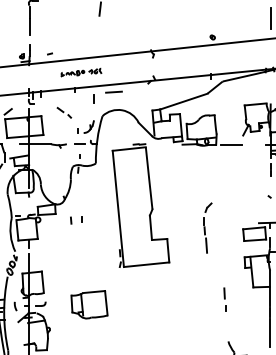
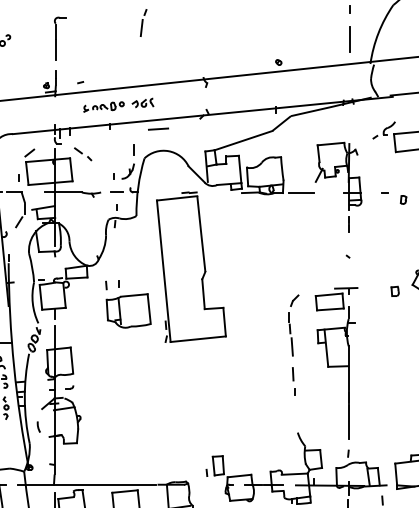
part: (81, 71) -> (118, 104), size x1.43
line: (93, 98) -> (133, 149), moved
part: (64, 113) -> (83, 154), moved
part: (207, 228) -> (293, 325), moved
part: (40, 304) -> (69, 387), size x0.62
part: (89, 304) -> (128, 310), moved
arc: (15, 306) -> (38, 426), moved

